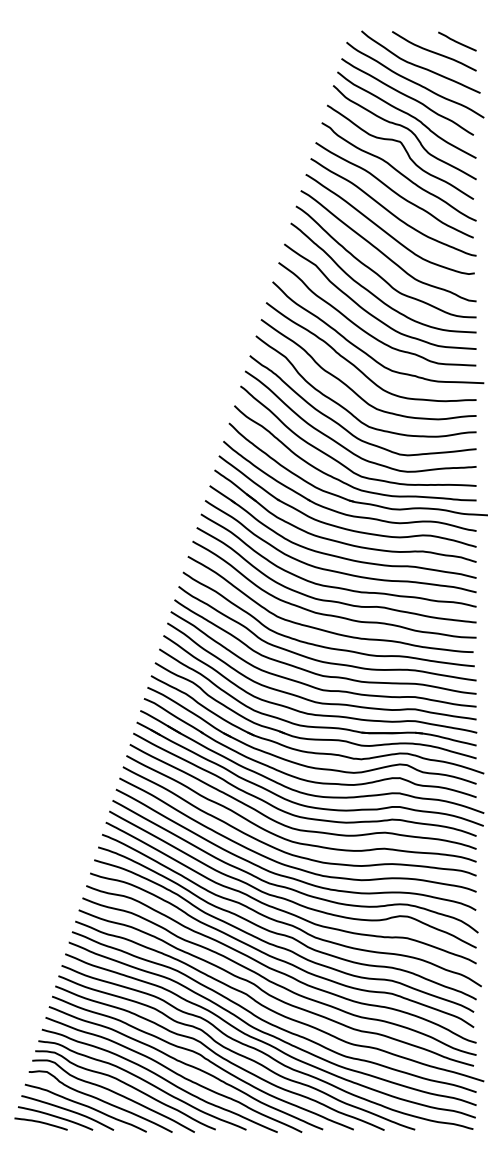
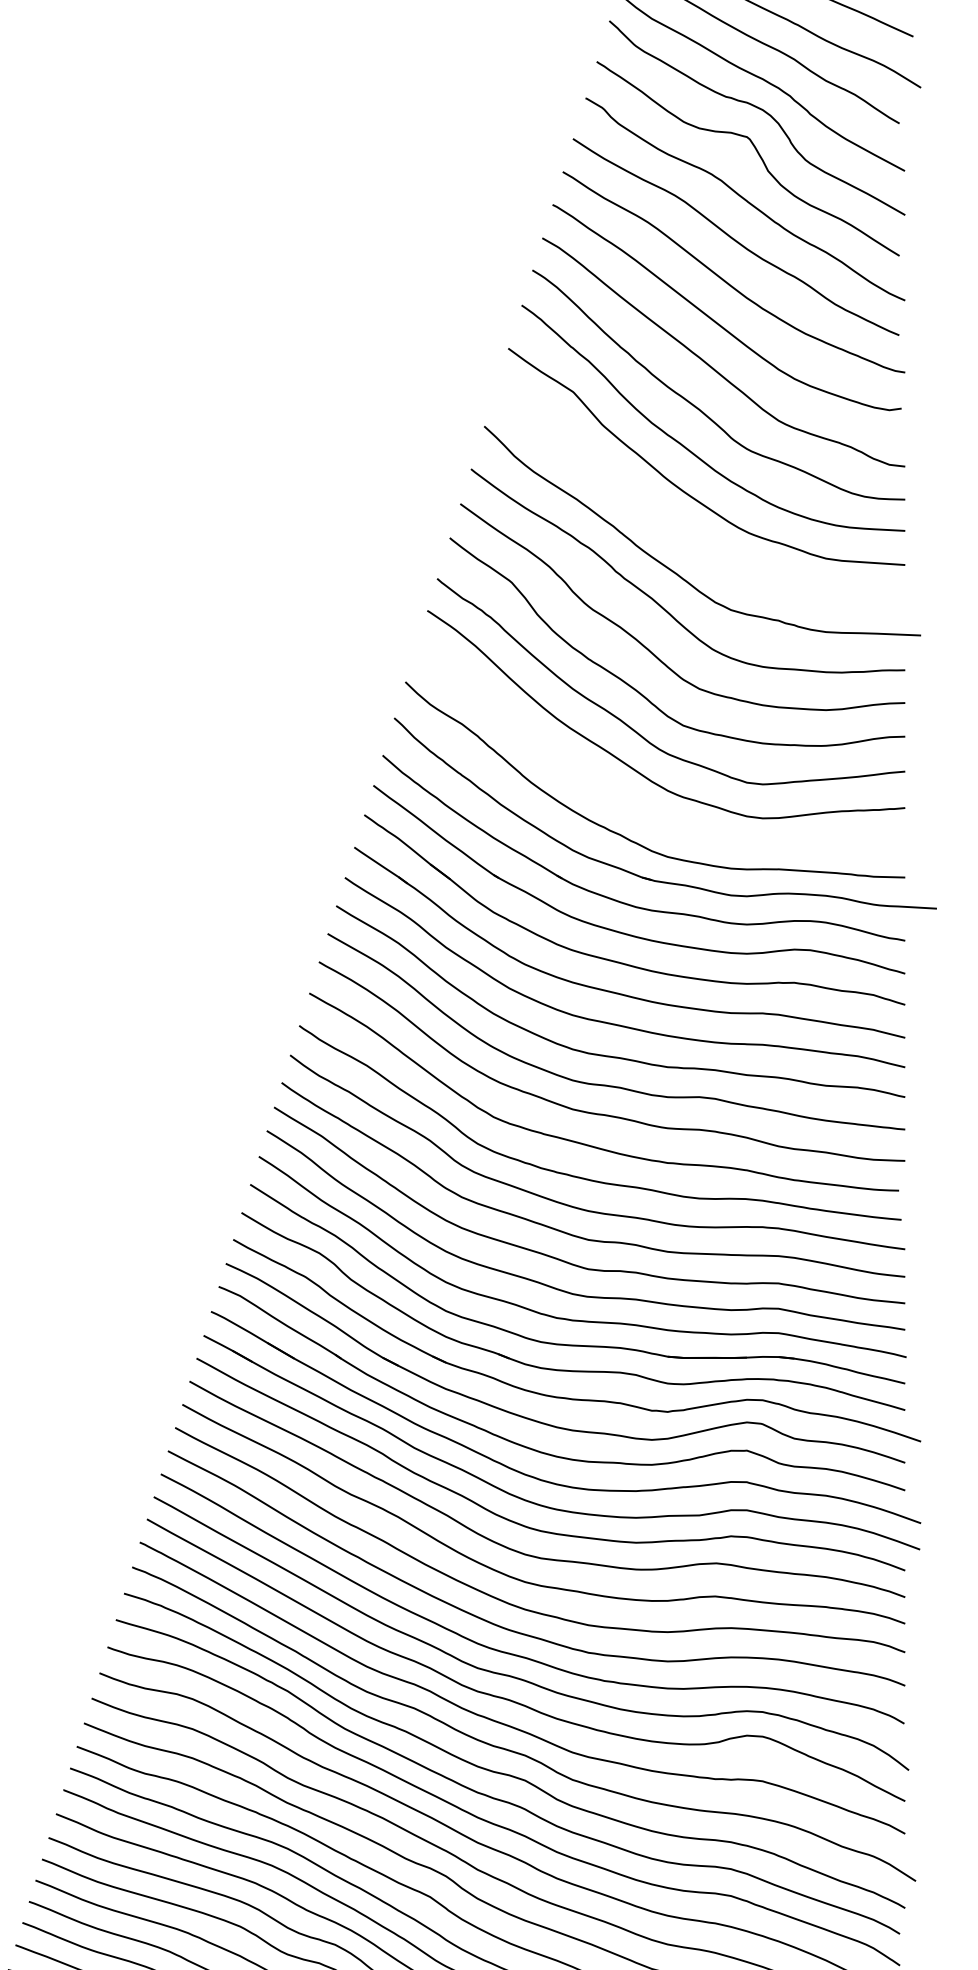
curve: (365, 330) -> (675, 526), removed
curve: (339, 461) -> (622, 797), removed

